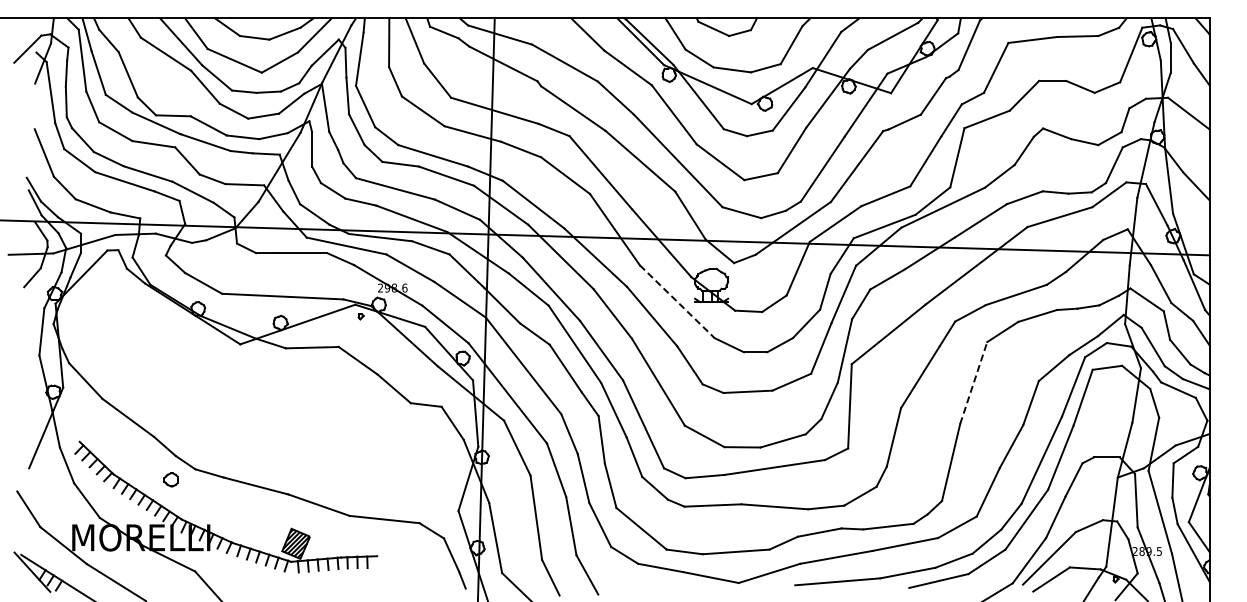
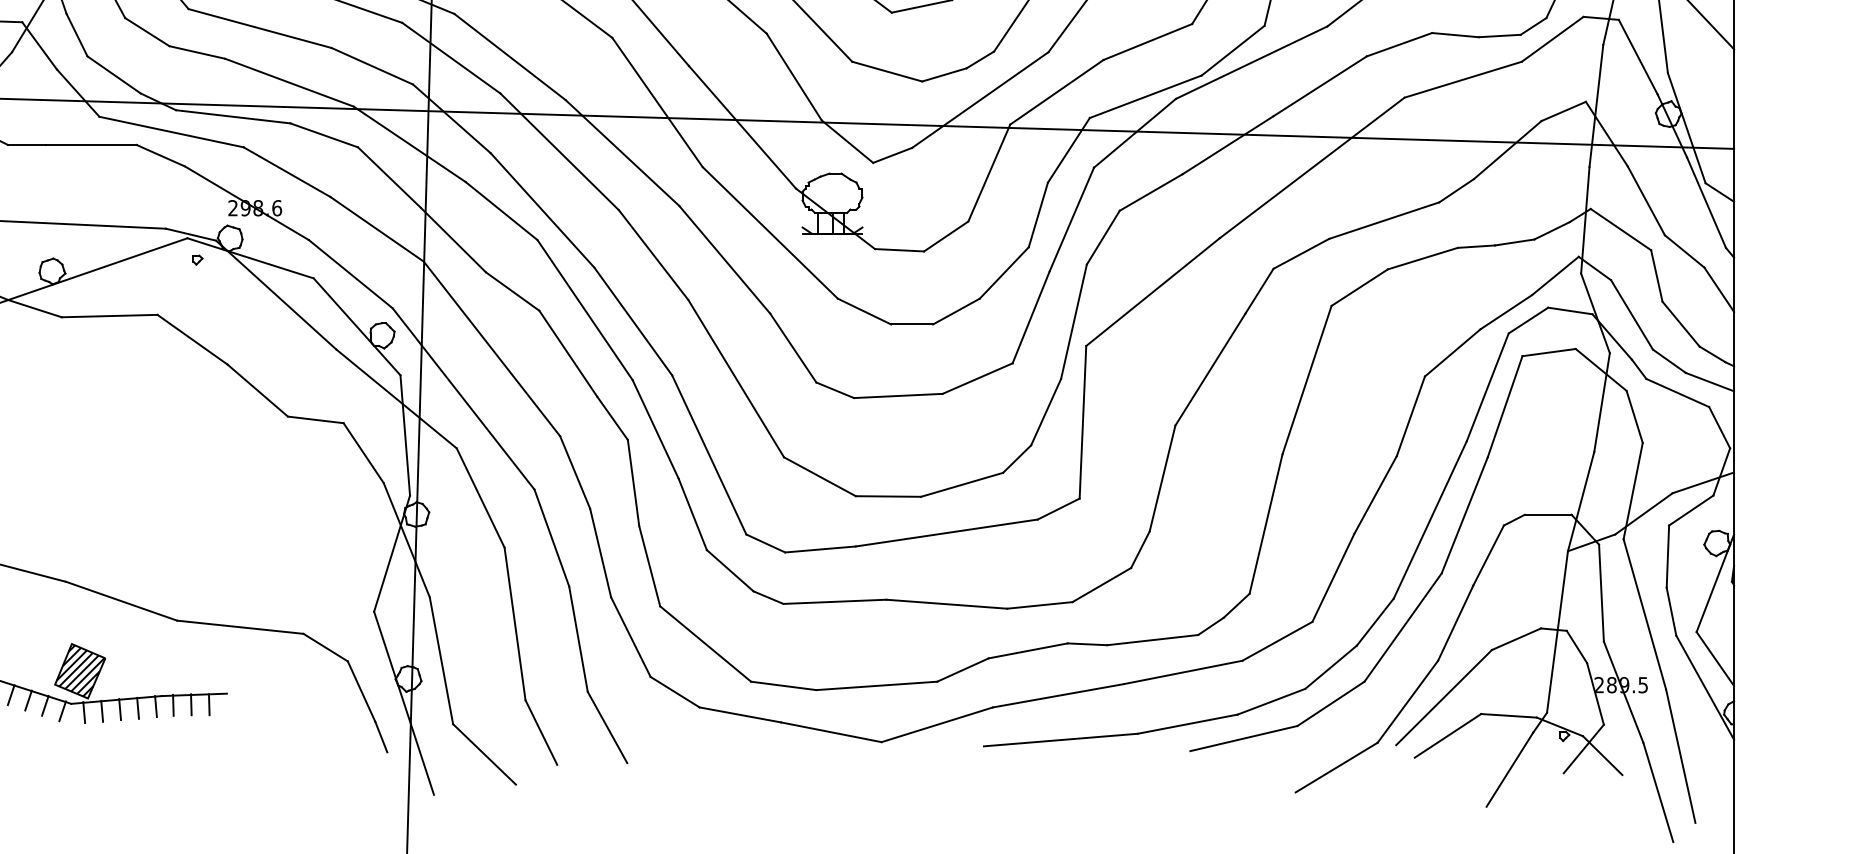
line: (677, 302) -> (770, 234), dashed -> solid
line: (973, 382) -> (1306, 379), dashed -> solid

